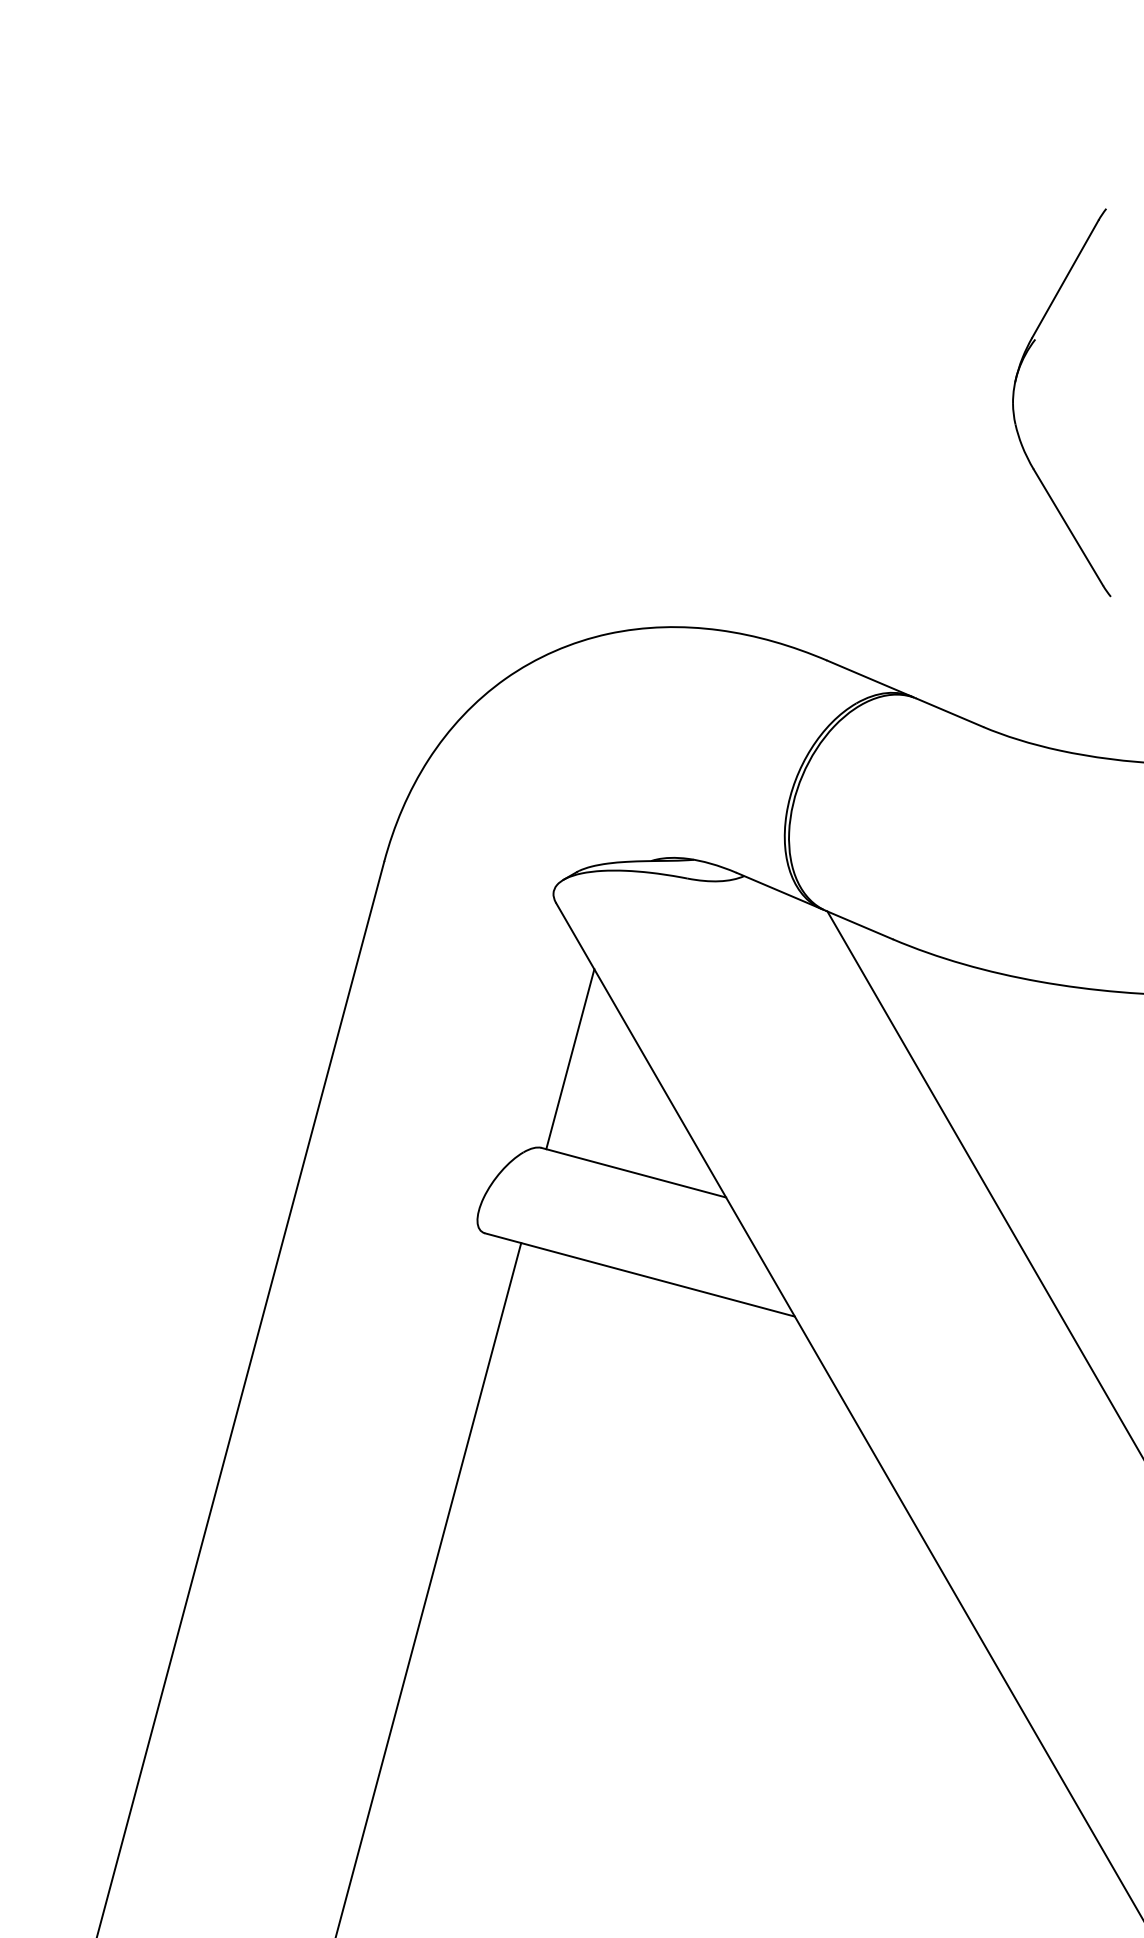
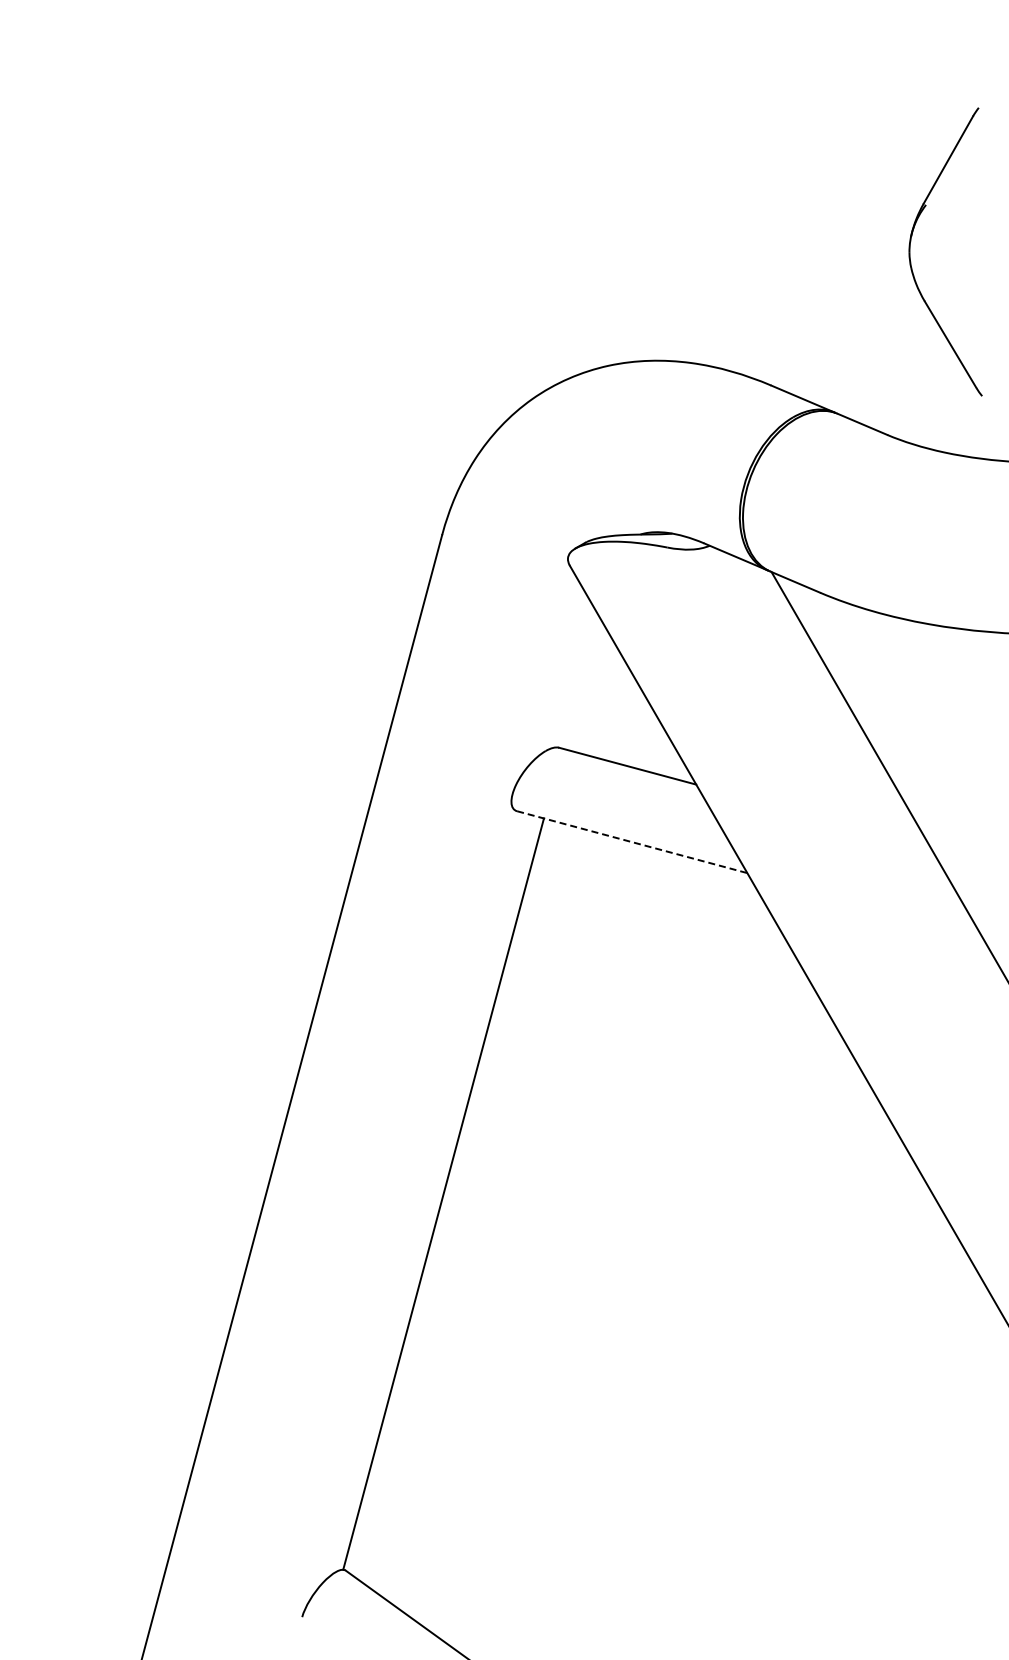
part: (1014, 402) -> (910, 251), moved
line: (570, 1058) -> (580, 681), removed
line: (640, 1275) -> (632, 842), solid -> dashed

